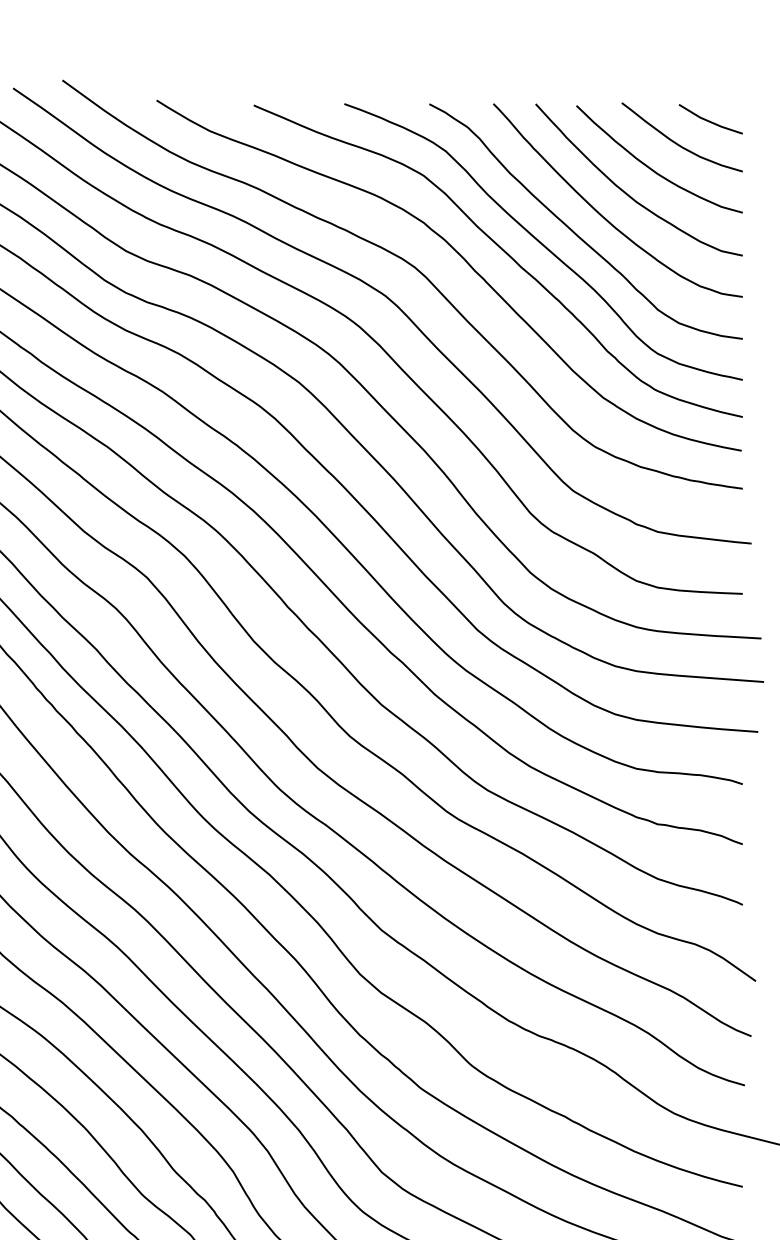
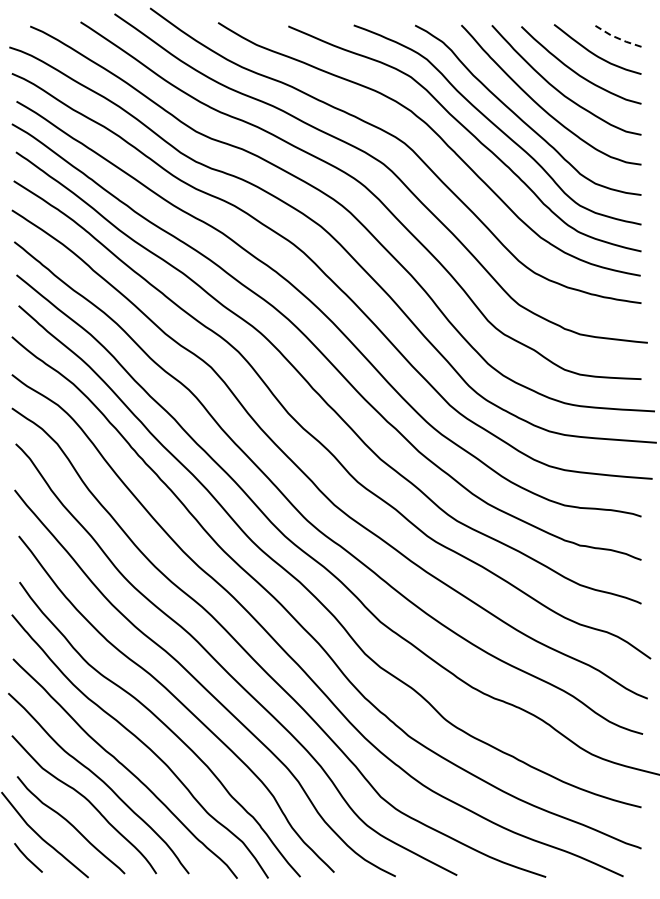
line: (710, 122) -> (618, 38), solid -> dashed

